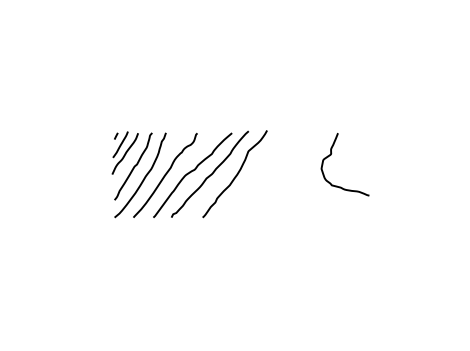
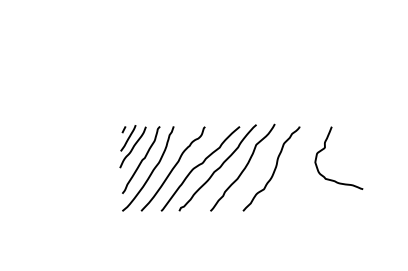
curve: (331, 155) -> (325, 149), moved
curve: (266, 174) -> (274, 168), added

